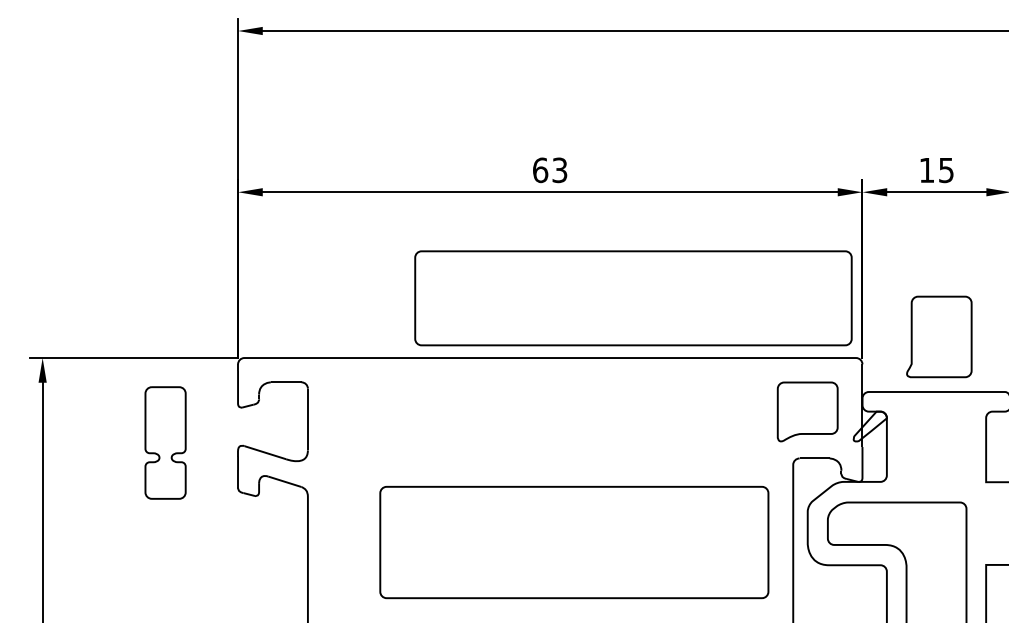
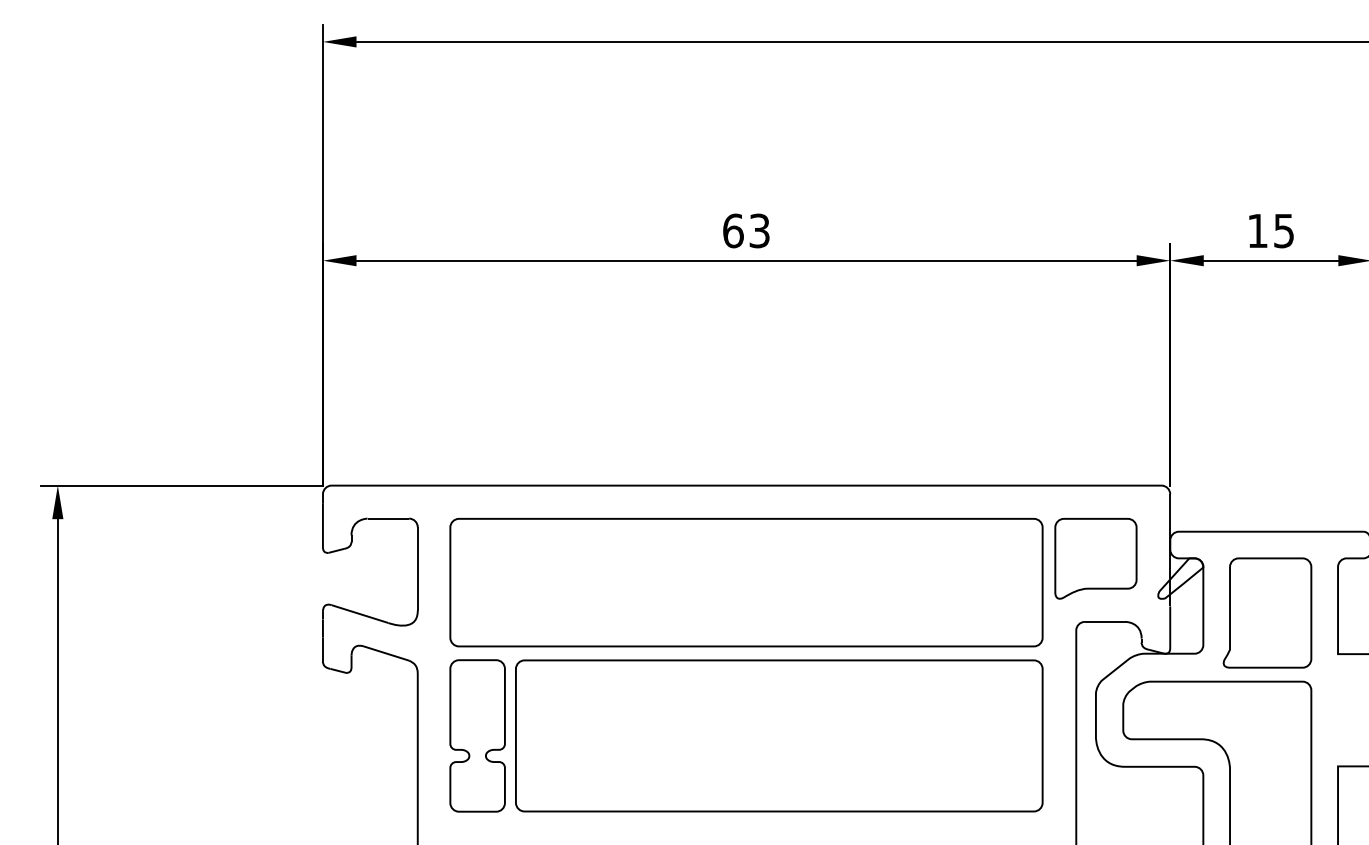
part: (633, 298) -> (746, 582), moved
part: (939, 336) -> (1267, 612), moved
part: (165, 442) -> (477, 735), moved

